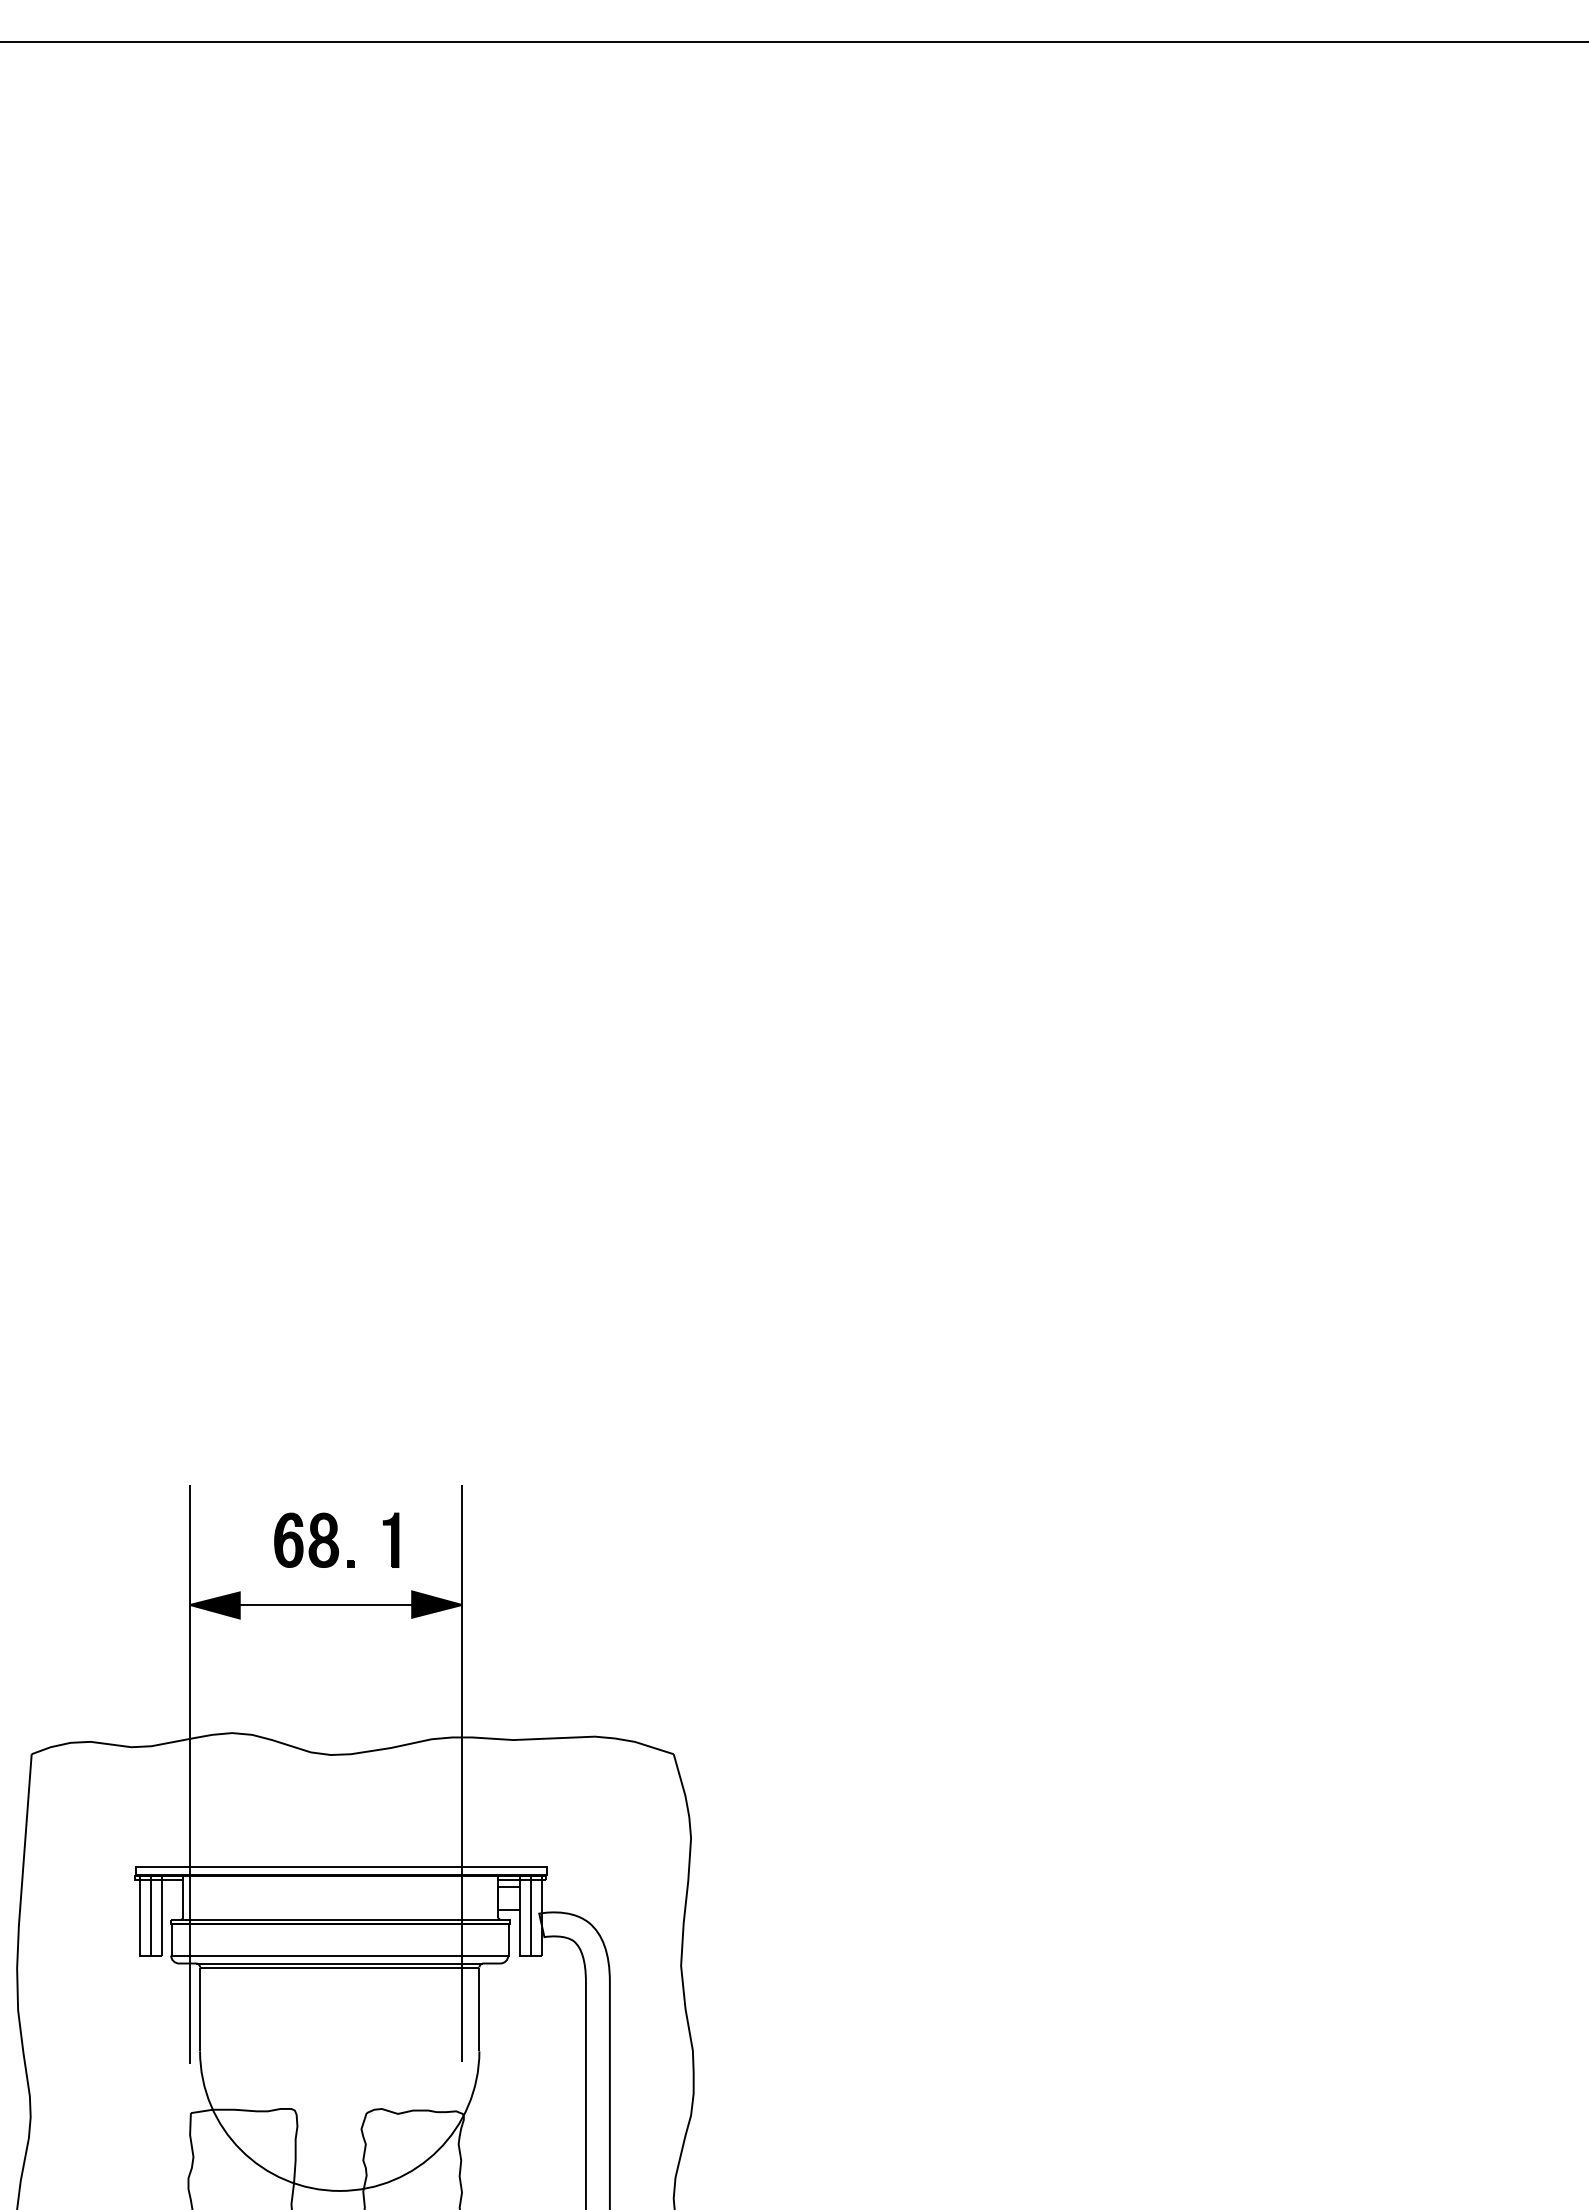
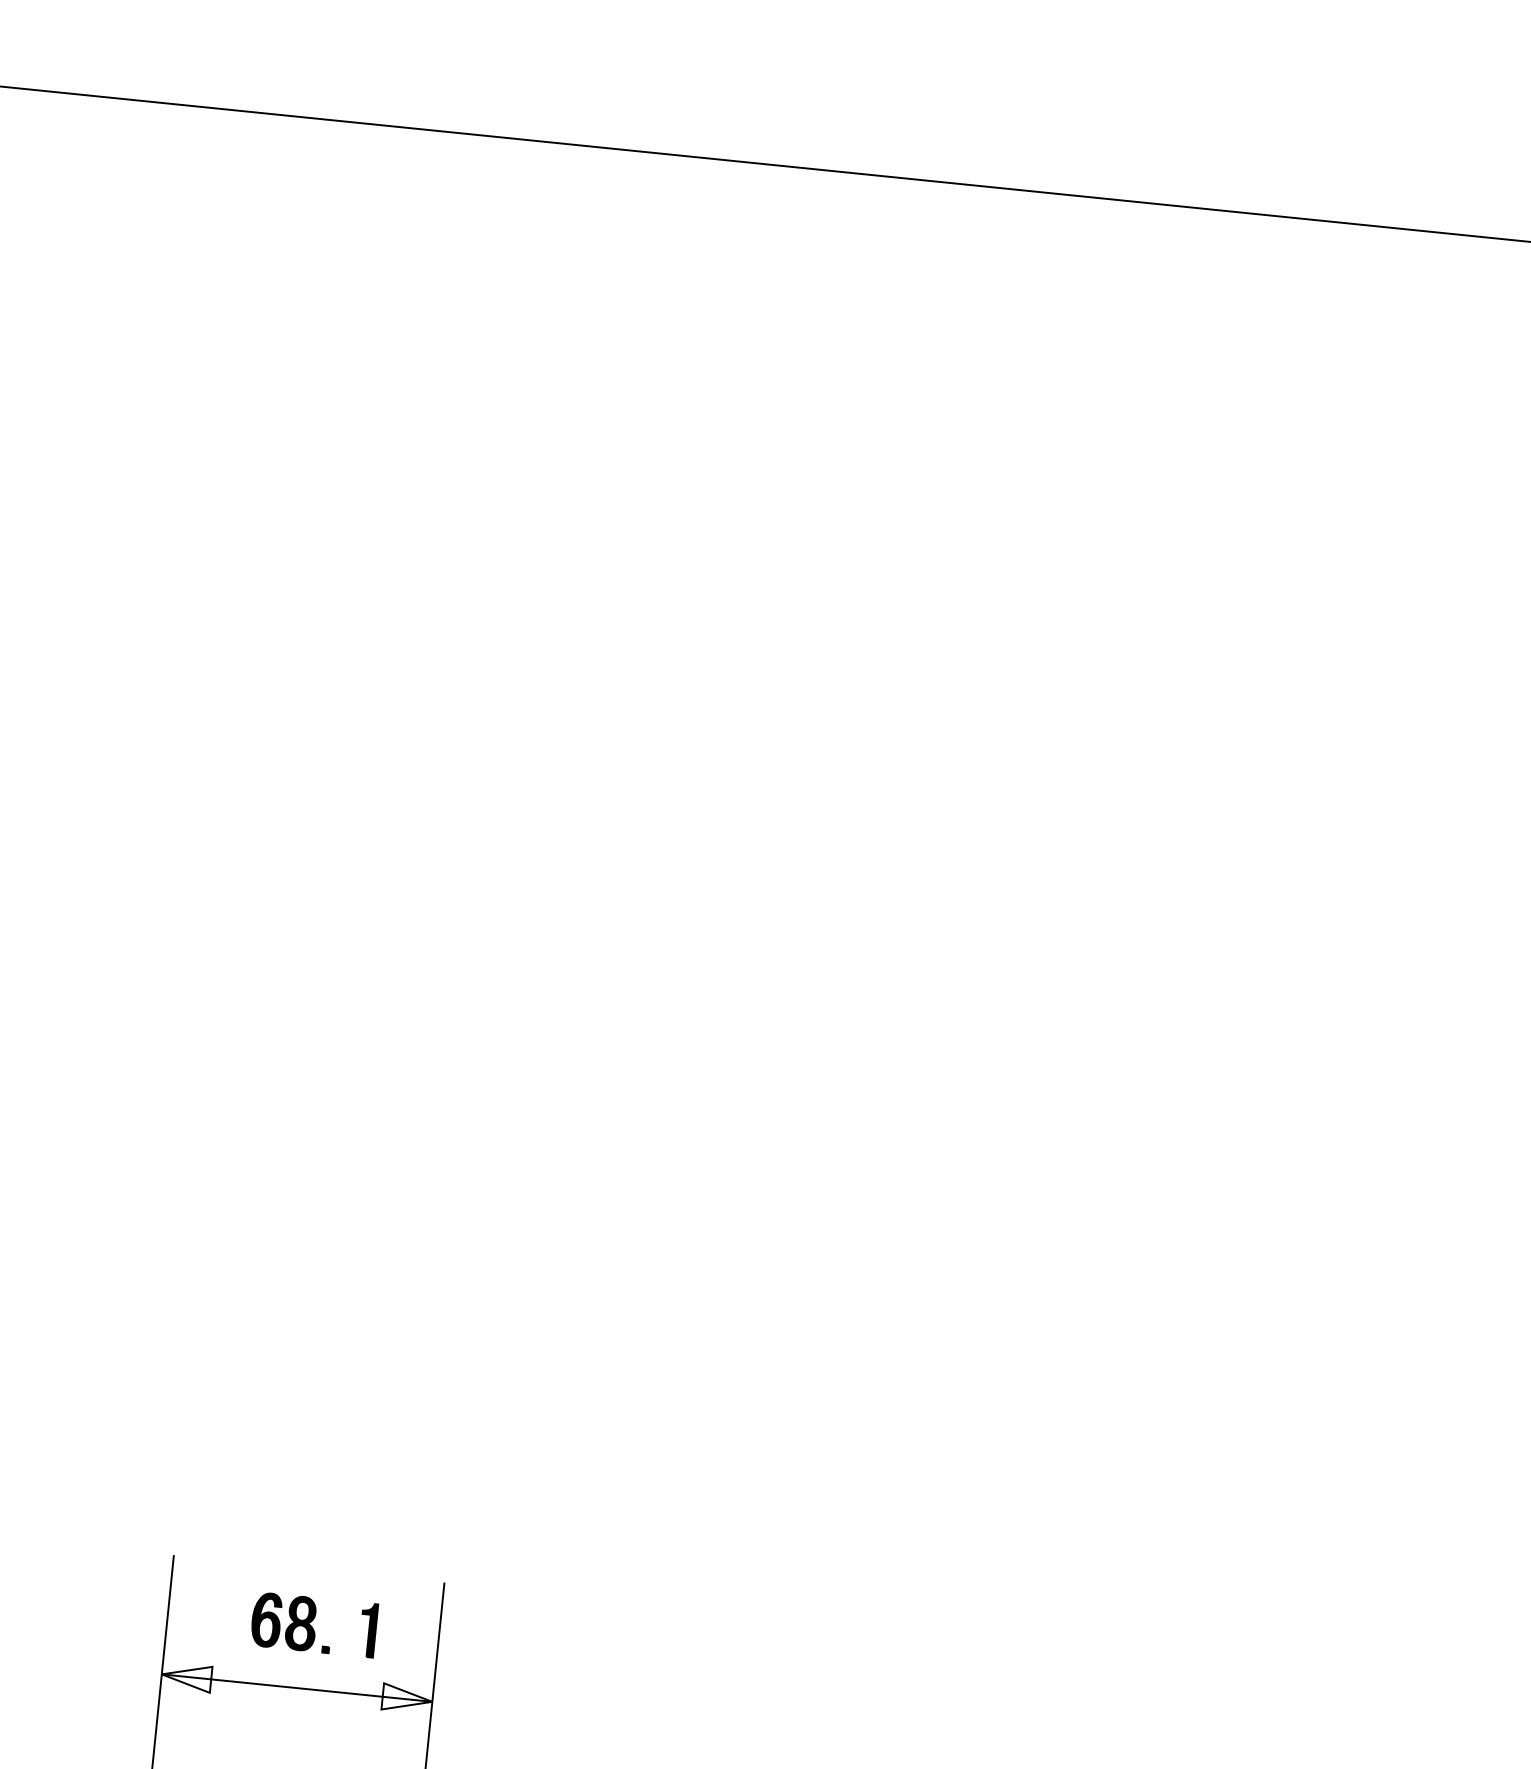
fill: (437, 1604) -> (407, 1698), removed
fill: (214, 1605) -> (186, 1677), removed

